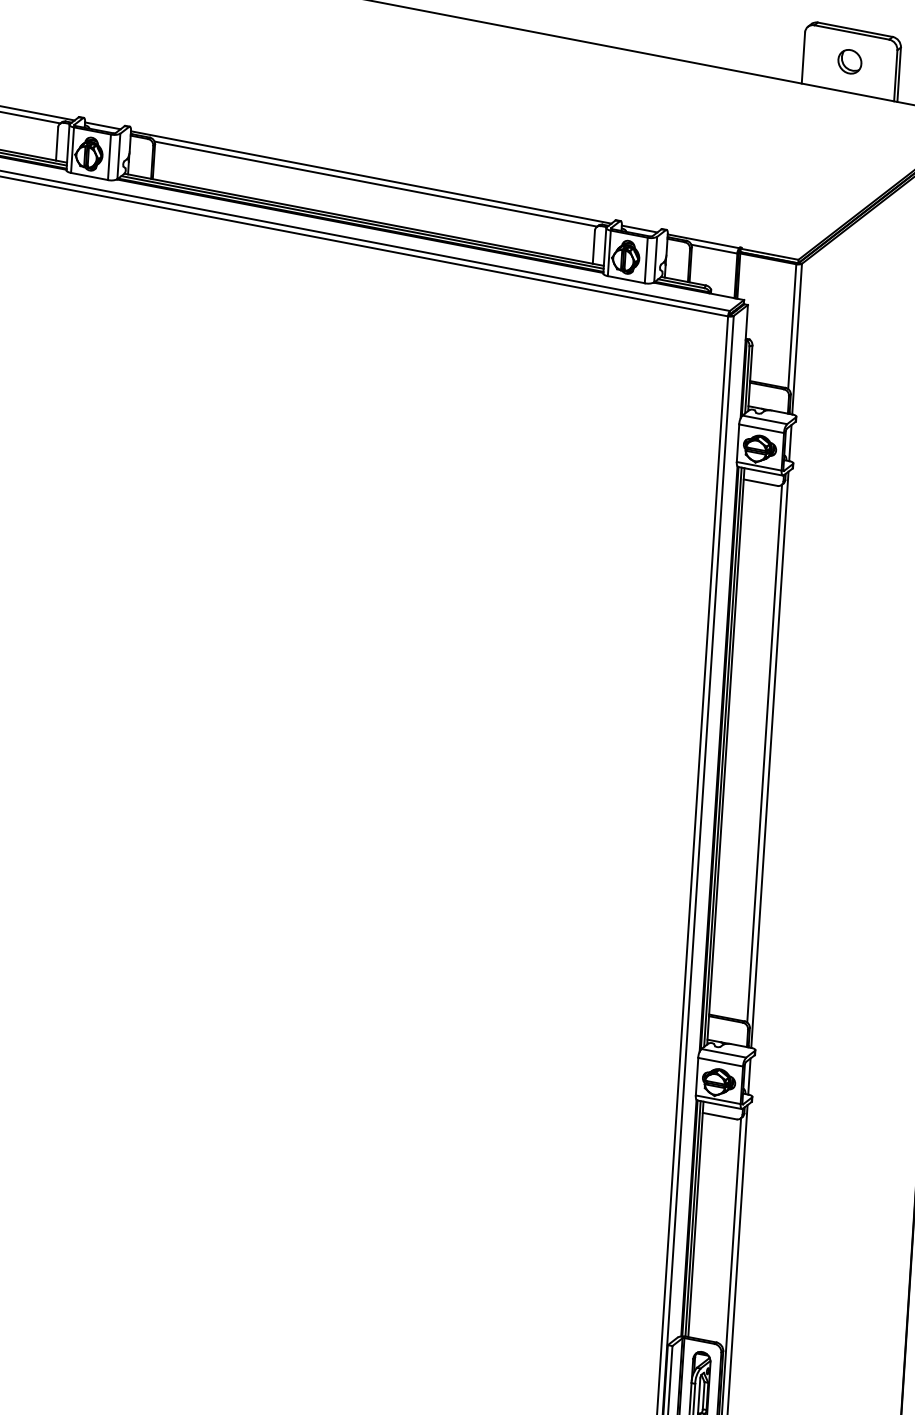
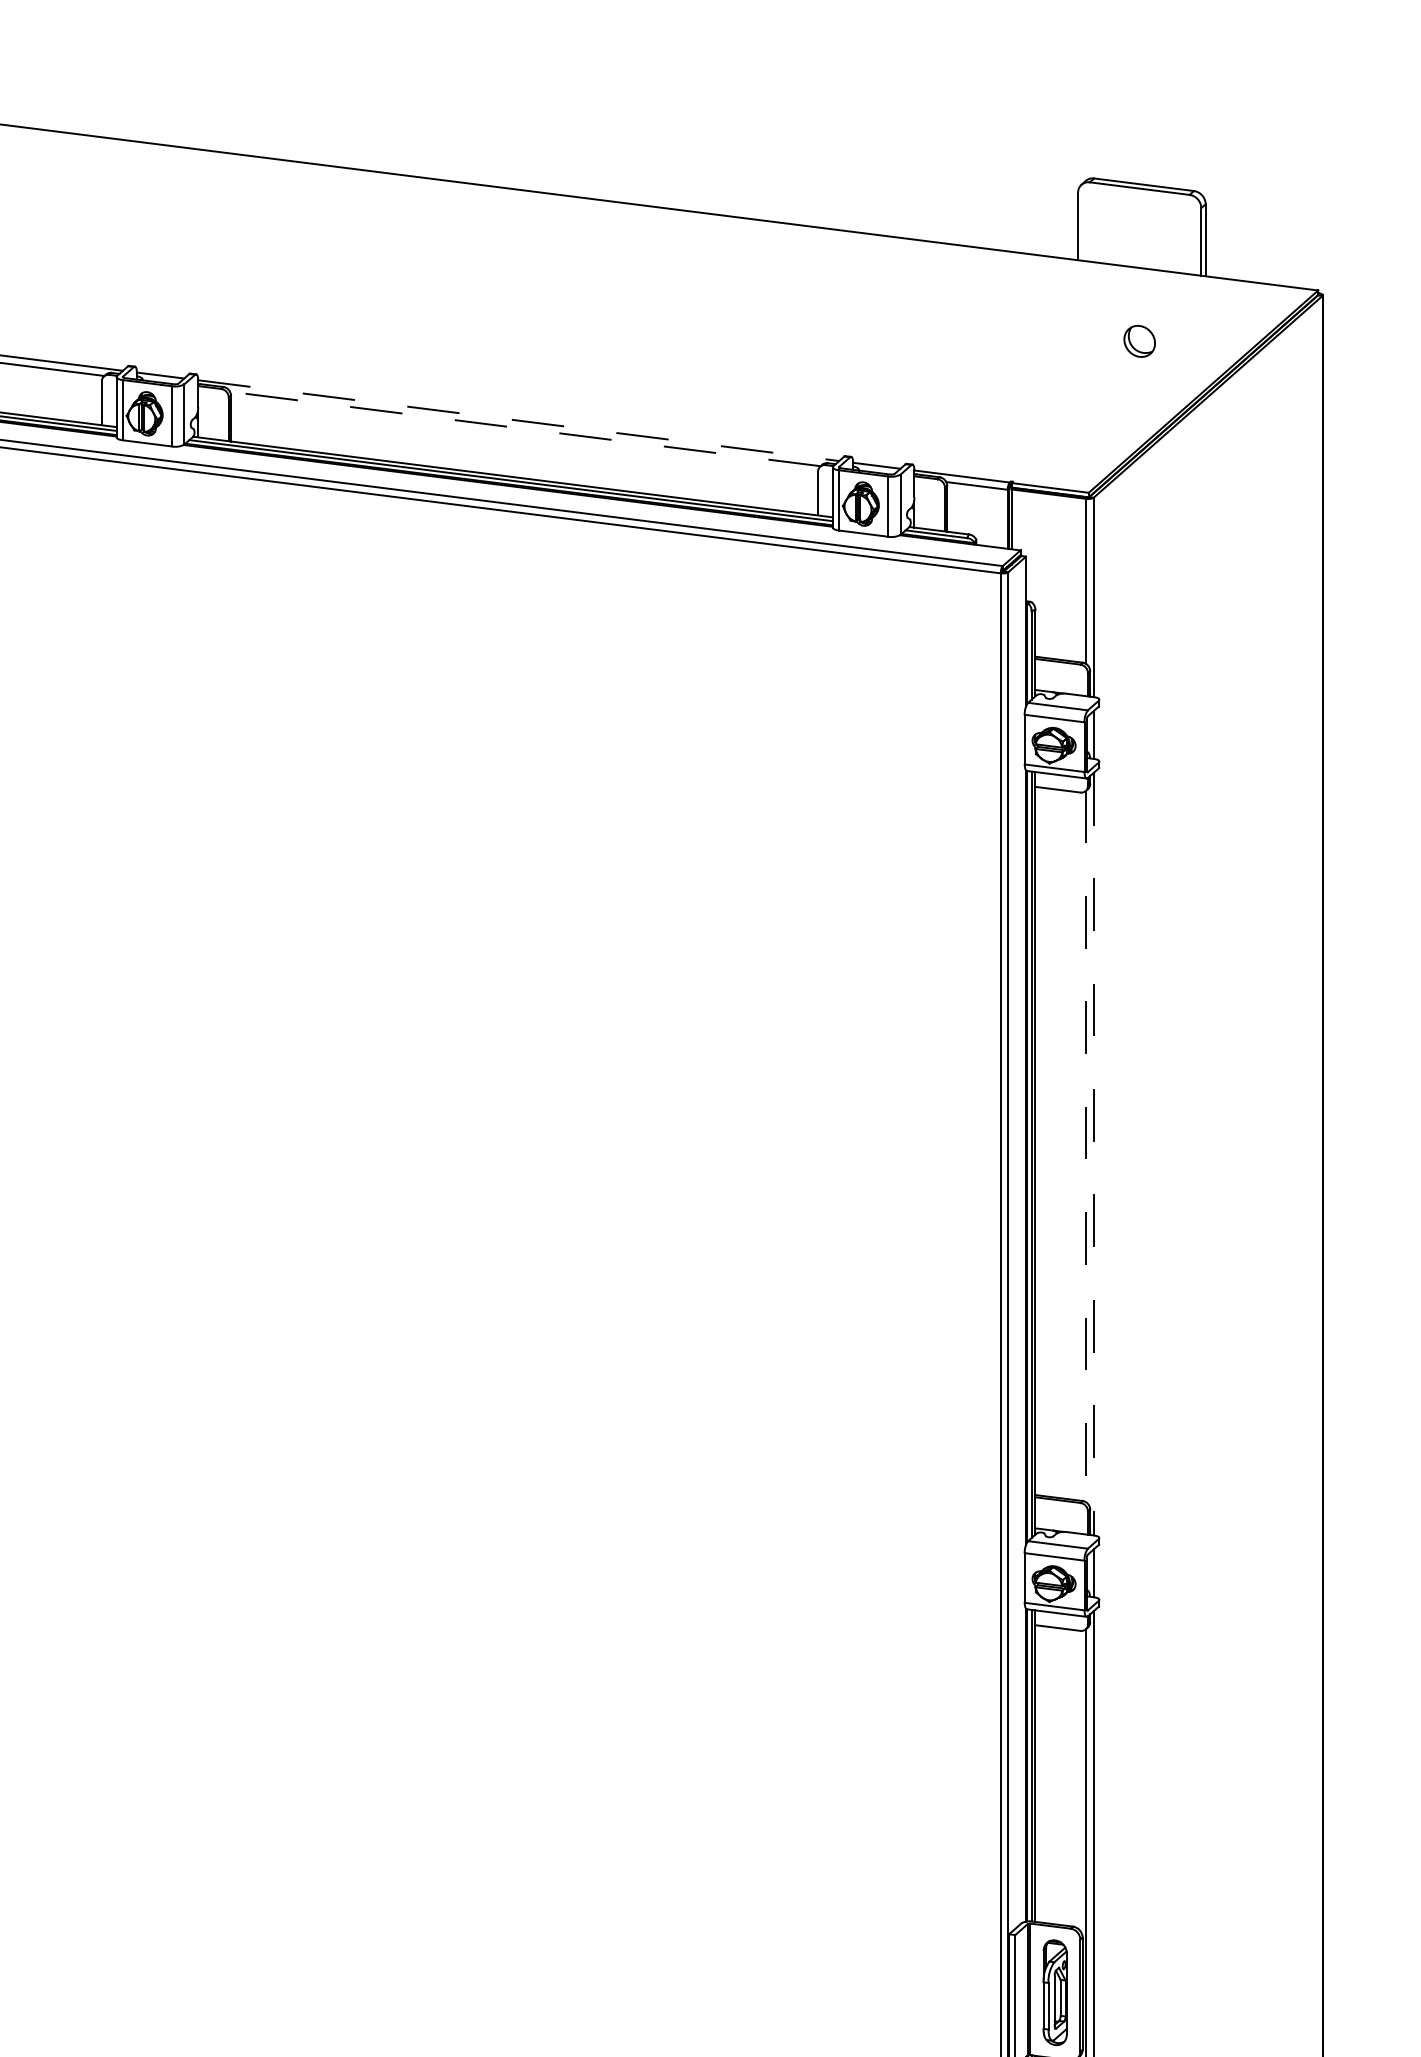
part: (849, 61) -> (1139, 340), moved
line: (371, 177) -> (519, 420), solid -> dashed
line: (375, 184) -> (525, 429), solid -> dashed
line: (764, 753) -> (1086, 1146), solid -> dashed
line: (769, 760) -> (1093, 1154), solid -> dashed

